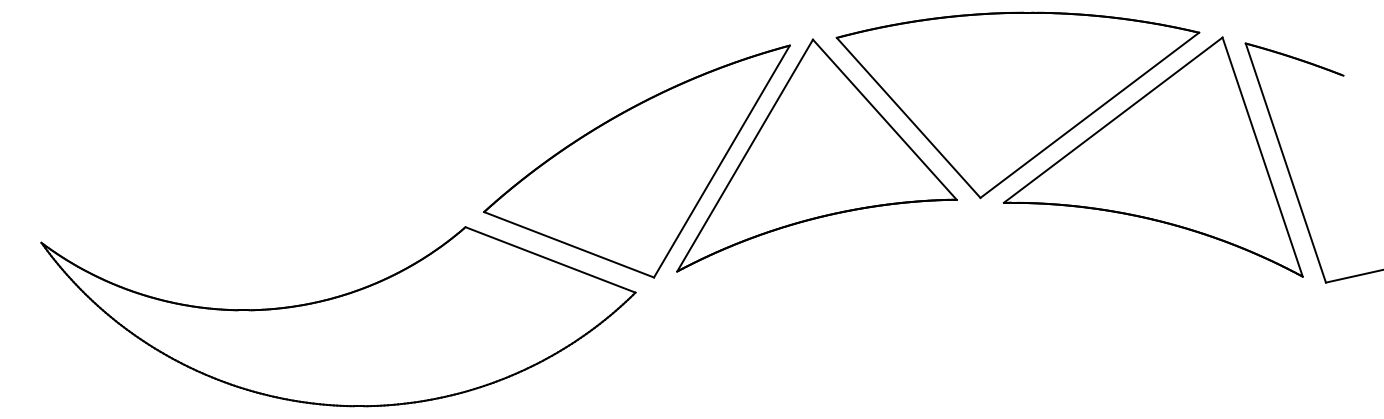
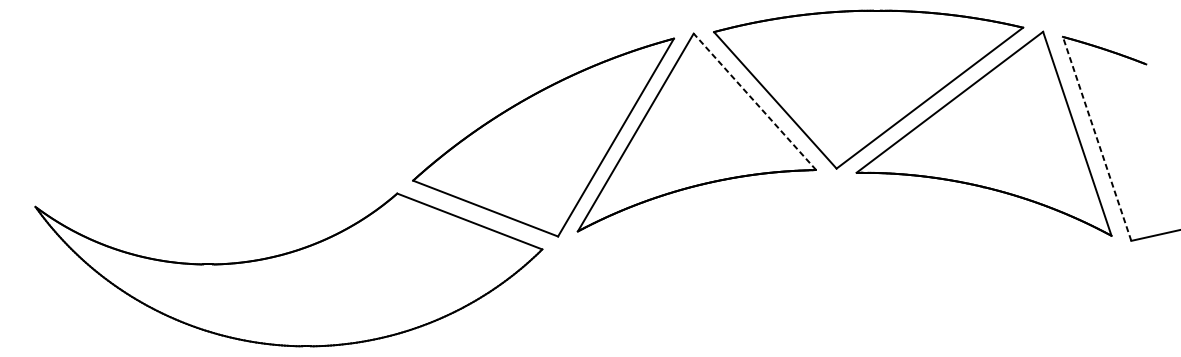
line: (884, 119) -> (754, 101), solid -> dashed
line: (1285, 162) -> (1096, 138), solid -> dashed

